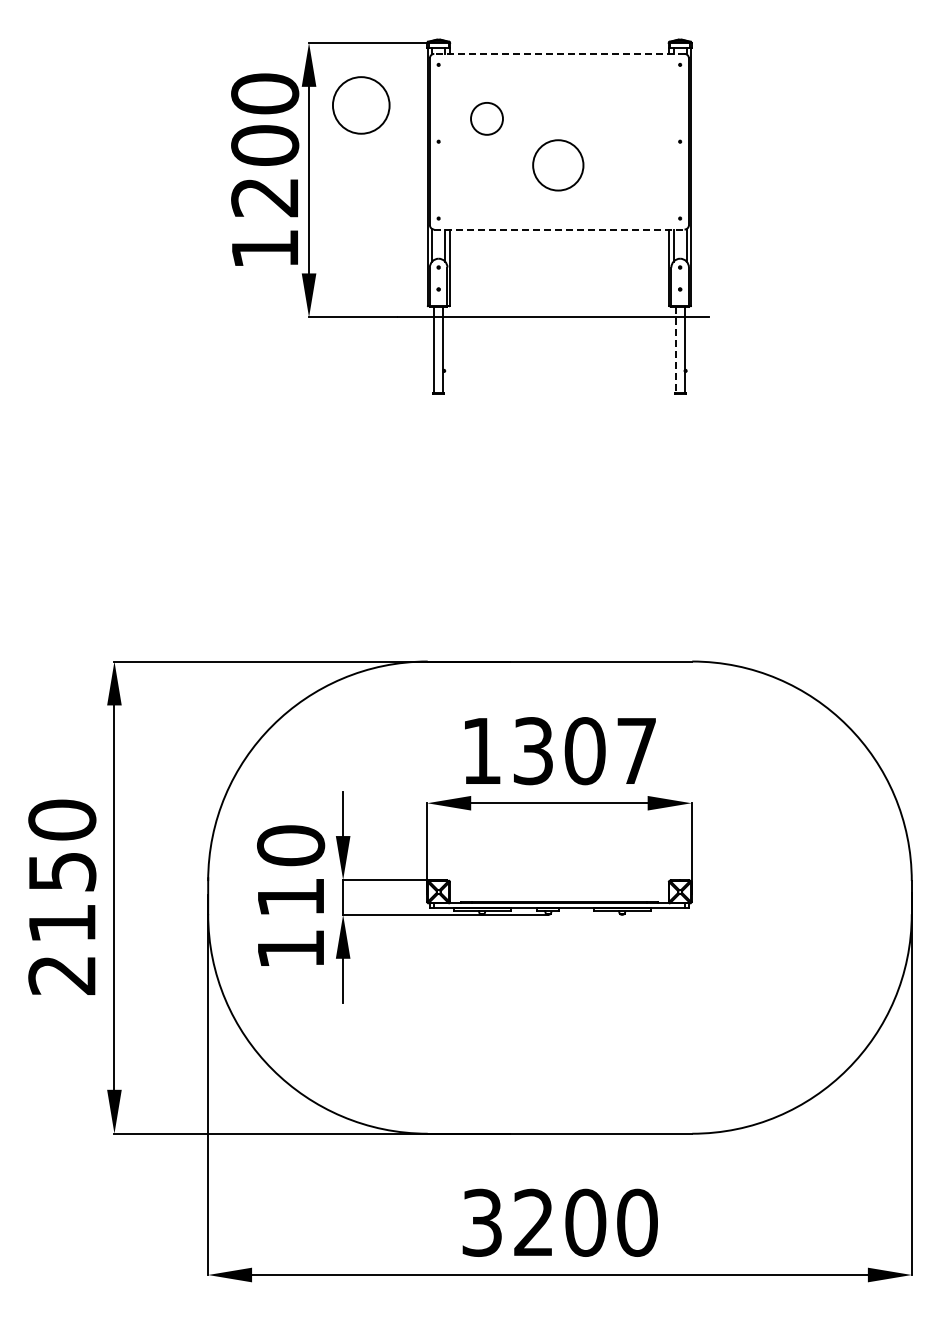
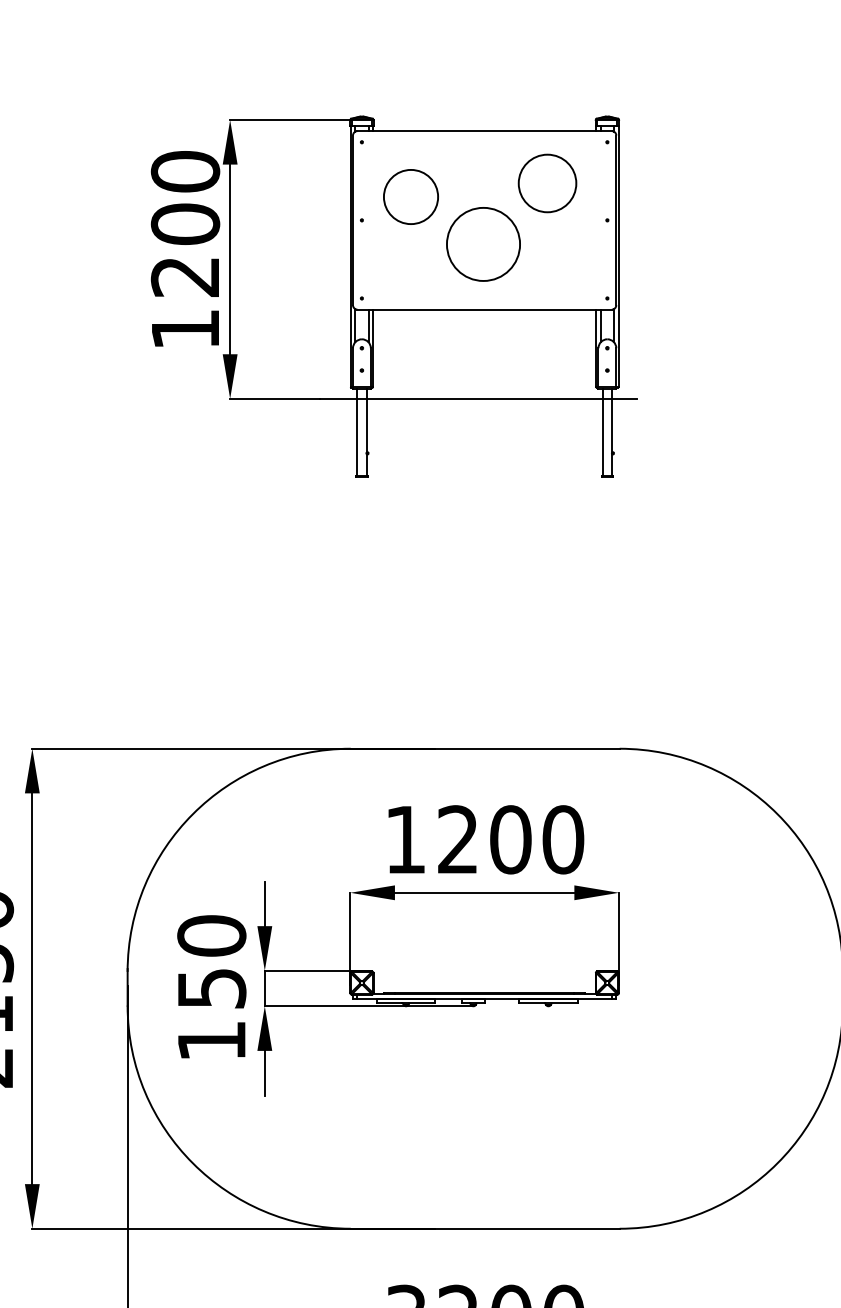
line: (558, 53) -> (483, 130), dashed -> solid
circle: (361, 105) -> (547, 183), moved
circle: (486, 118) -> (410, 196), size x1.67
circle: (558, 165) -> (483, 244), size x1.43
line: (559, 229) -> (484, 309), dashed -> solid
line: (675, 350) -> (602, 432), dashed -> solid
text: (585, 751) -> (511, 840), 1307 -> 1200
text: (291, 897) -> (212, 988), 110 -> 150

